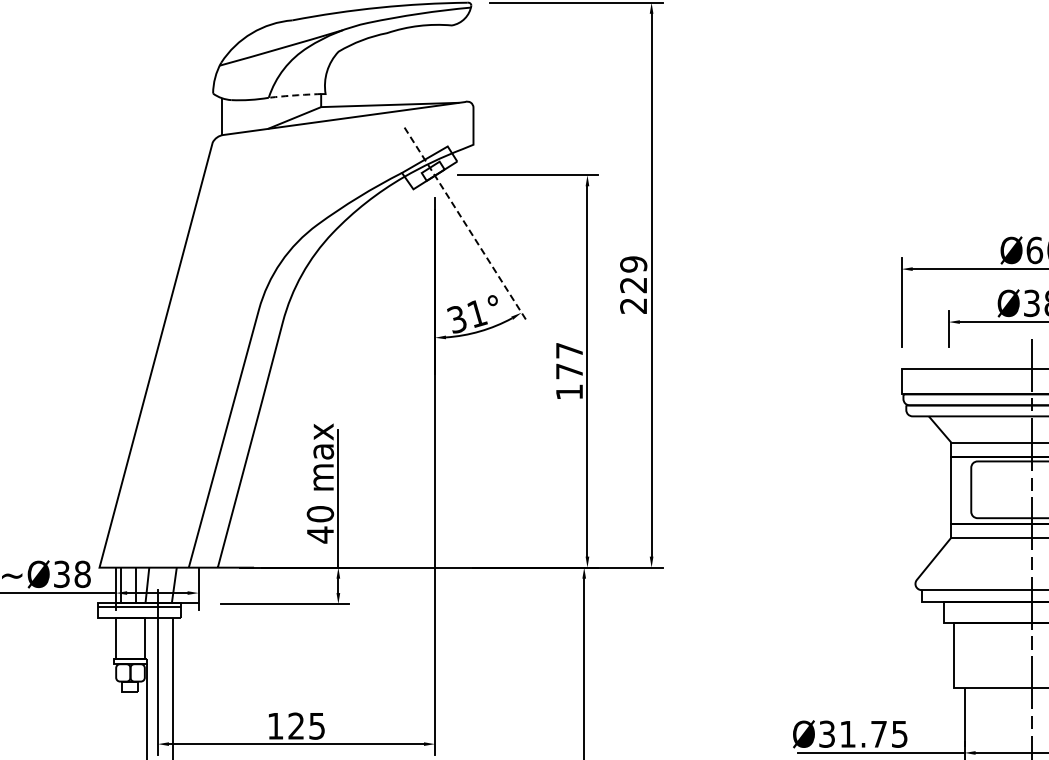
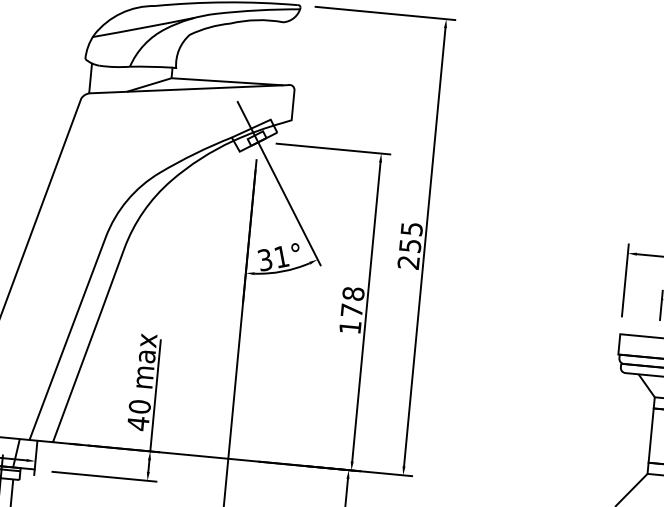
arc: (294, 95) -> (150, 66), dashed -> solid
line: (465, 224) -> (279, 184), dashed -> solid
text: (633, 274) -> (410, 237), 229 -> 255
text: (569, 350) -> (353, 293), 177 -> 178

